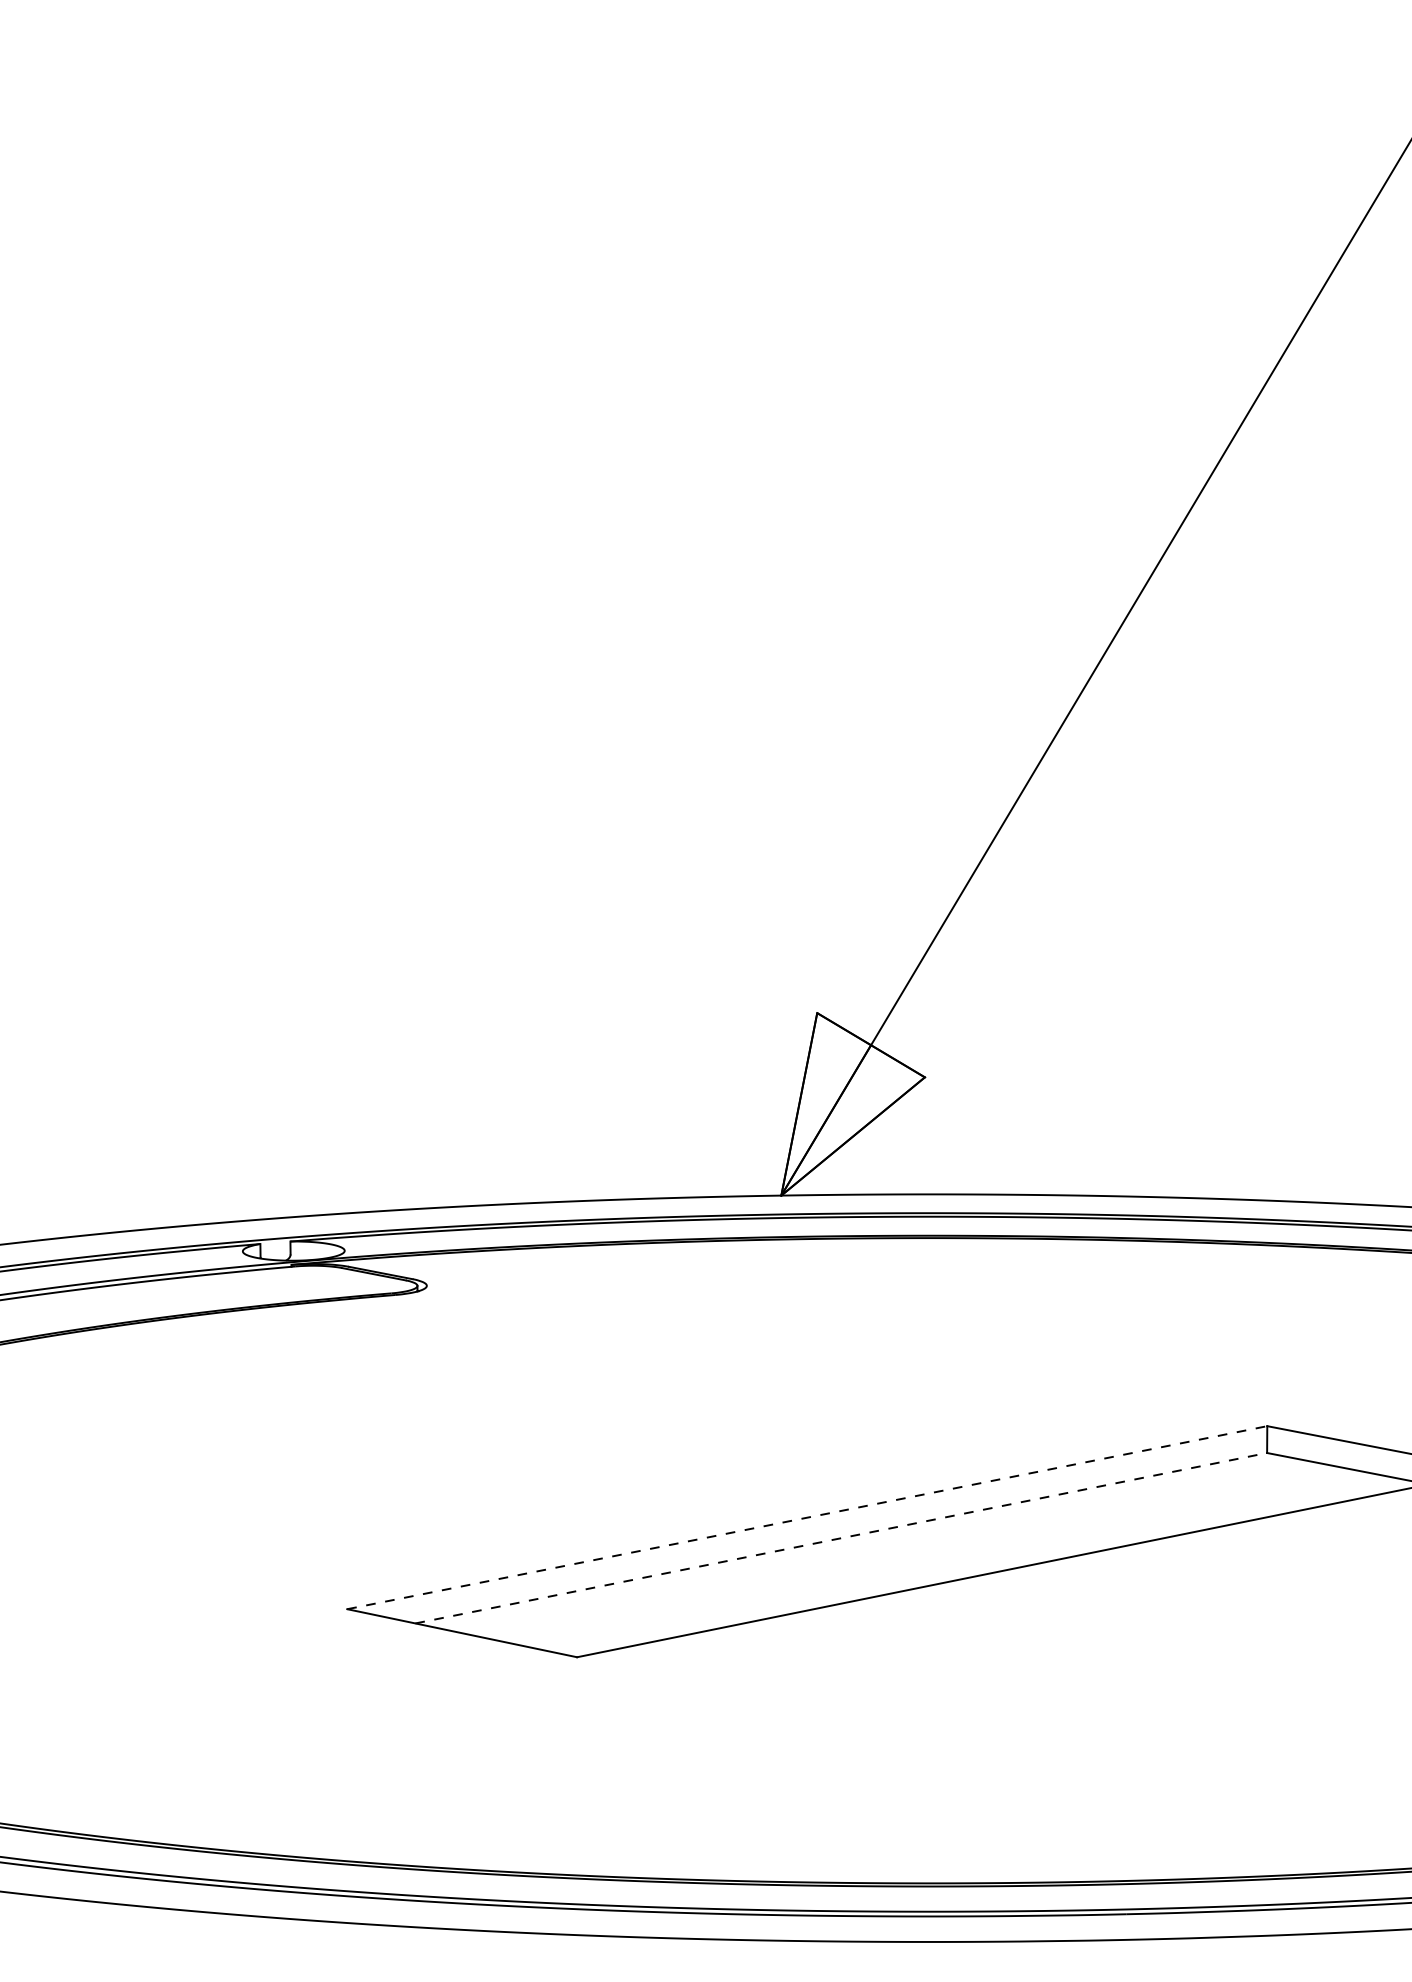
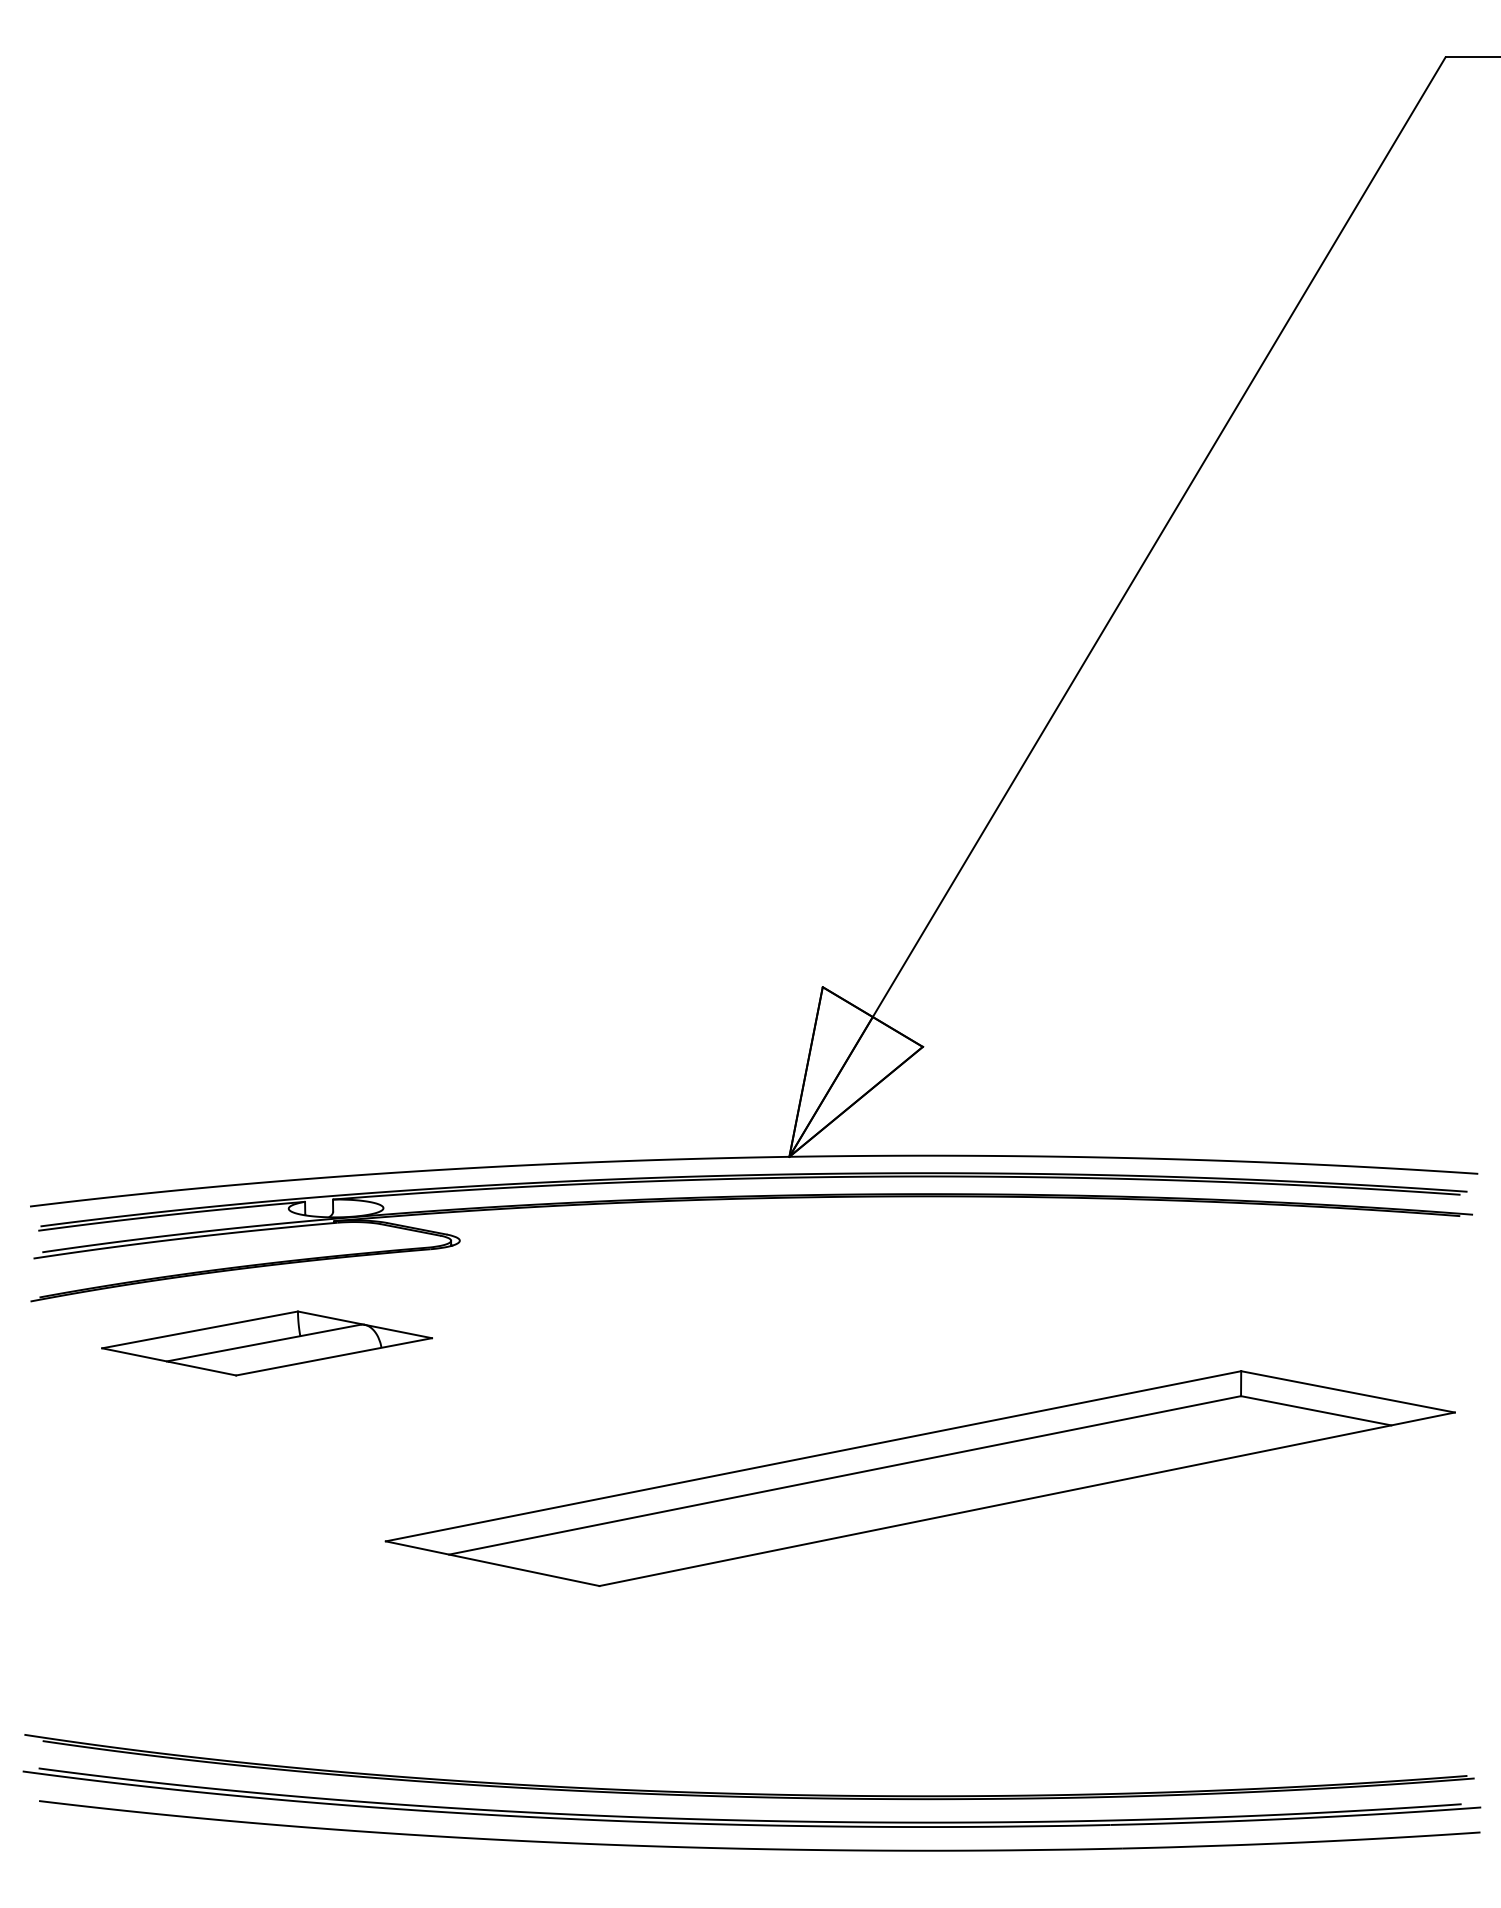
part: (218, 1396) -> (266, 1343), added
line: (808, 1517) -> (814, 1456), dashed -> solid
line: (841, 1538) -> (845, 1475), dashed -> solid

